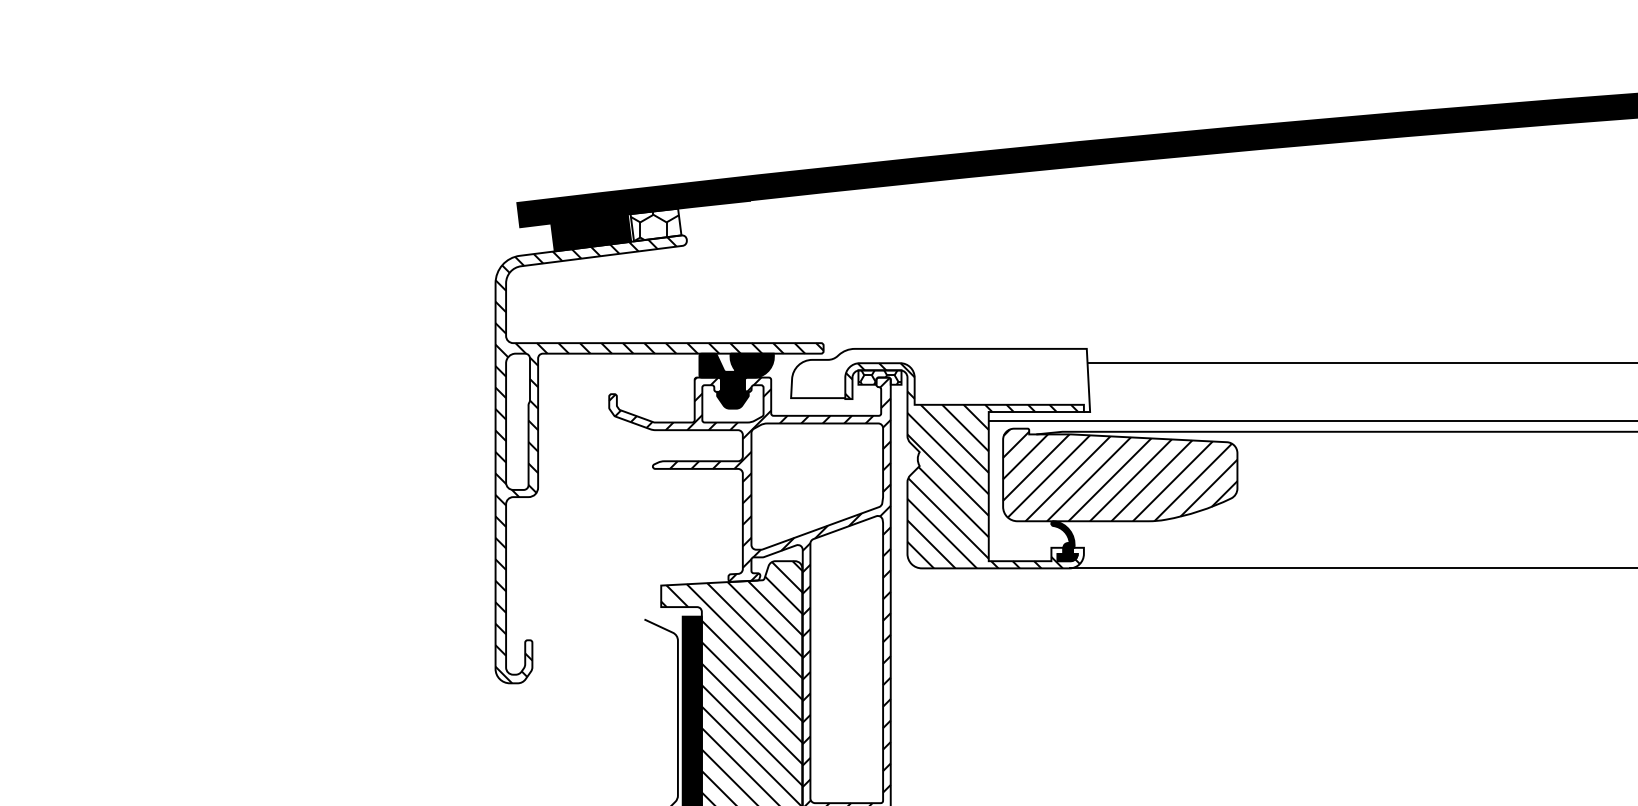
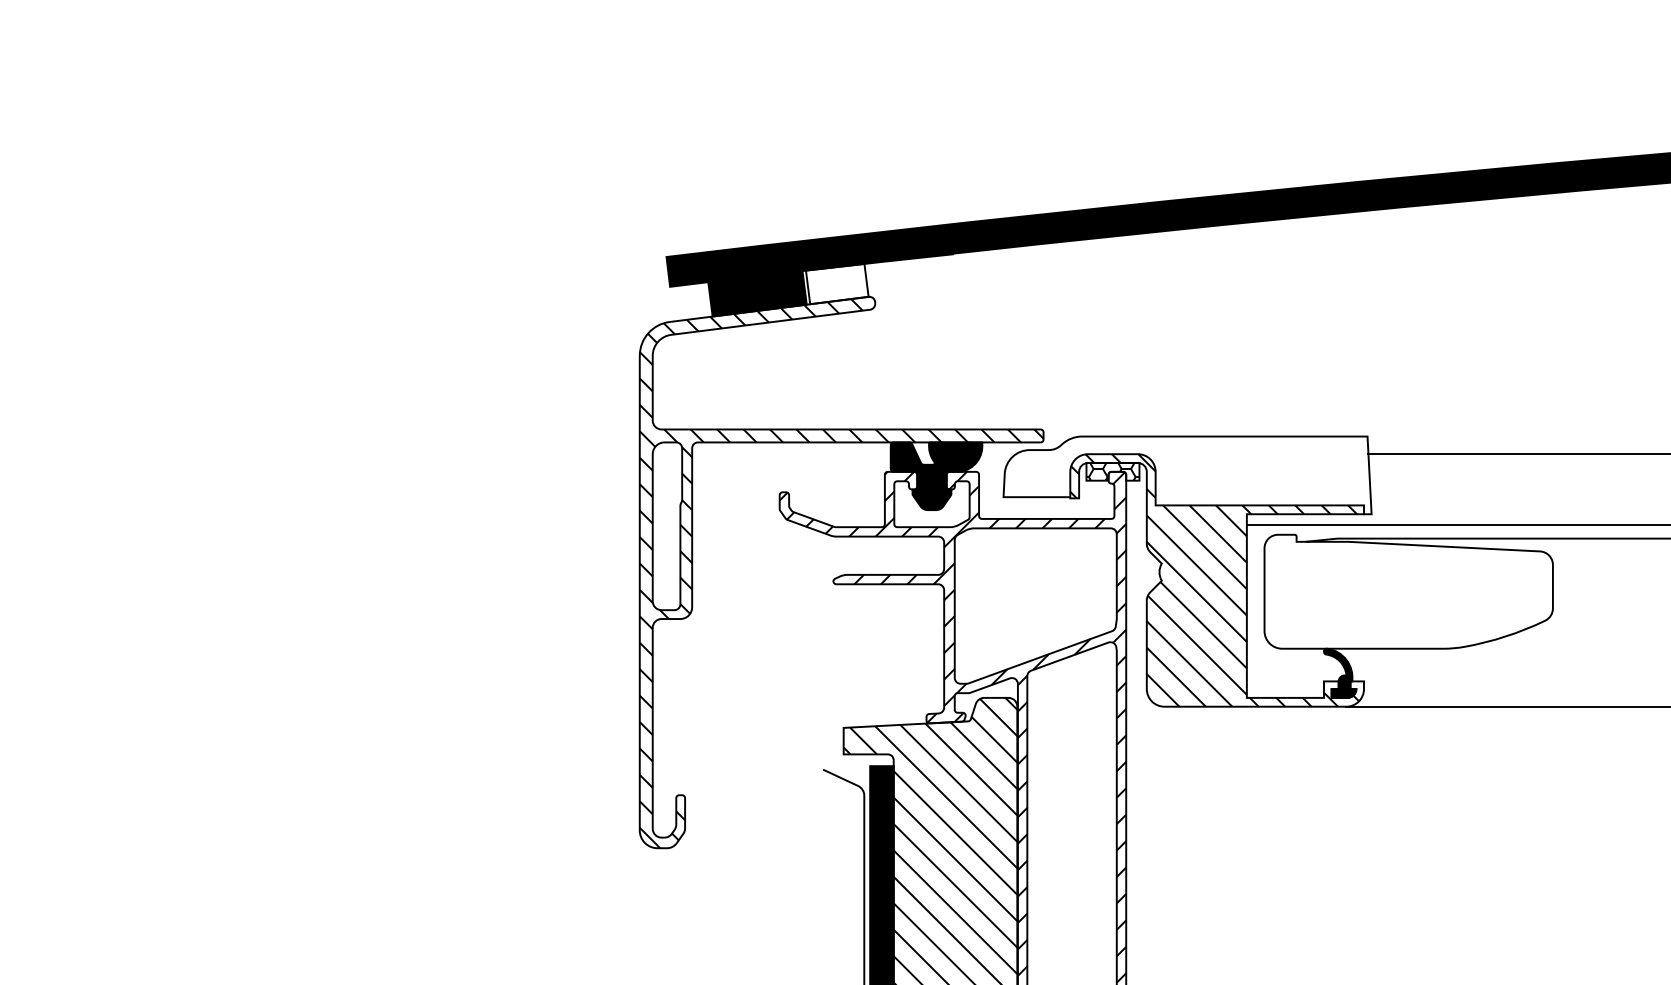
hatch: (654, 226) -> (835, 285), removed
hatch: (1120, 475) -> (1409, 592), removed

